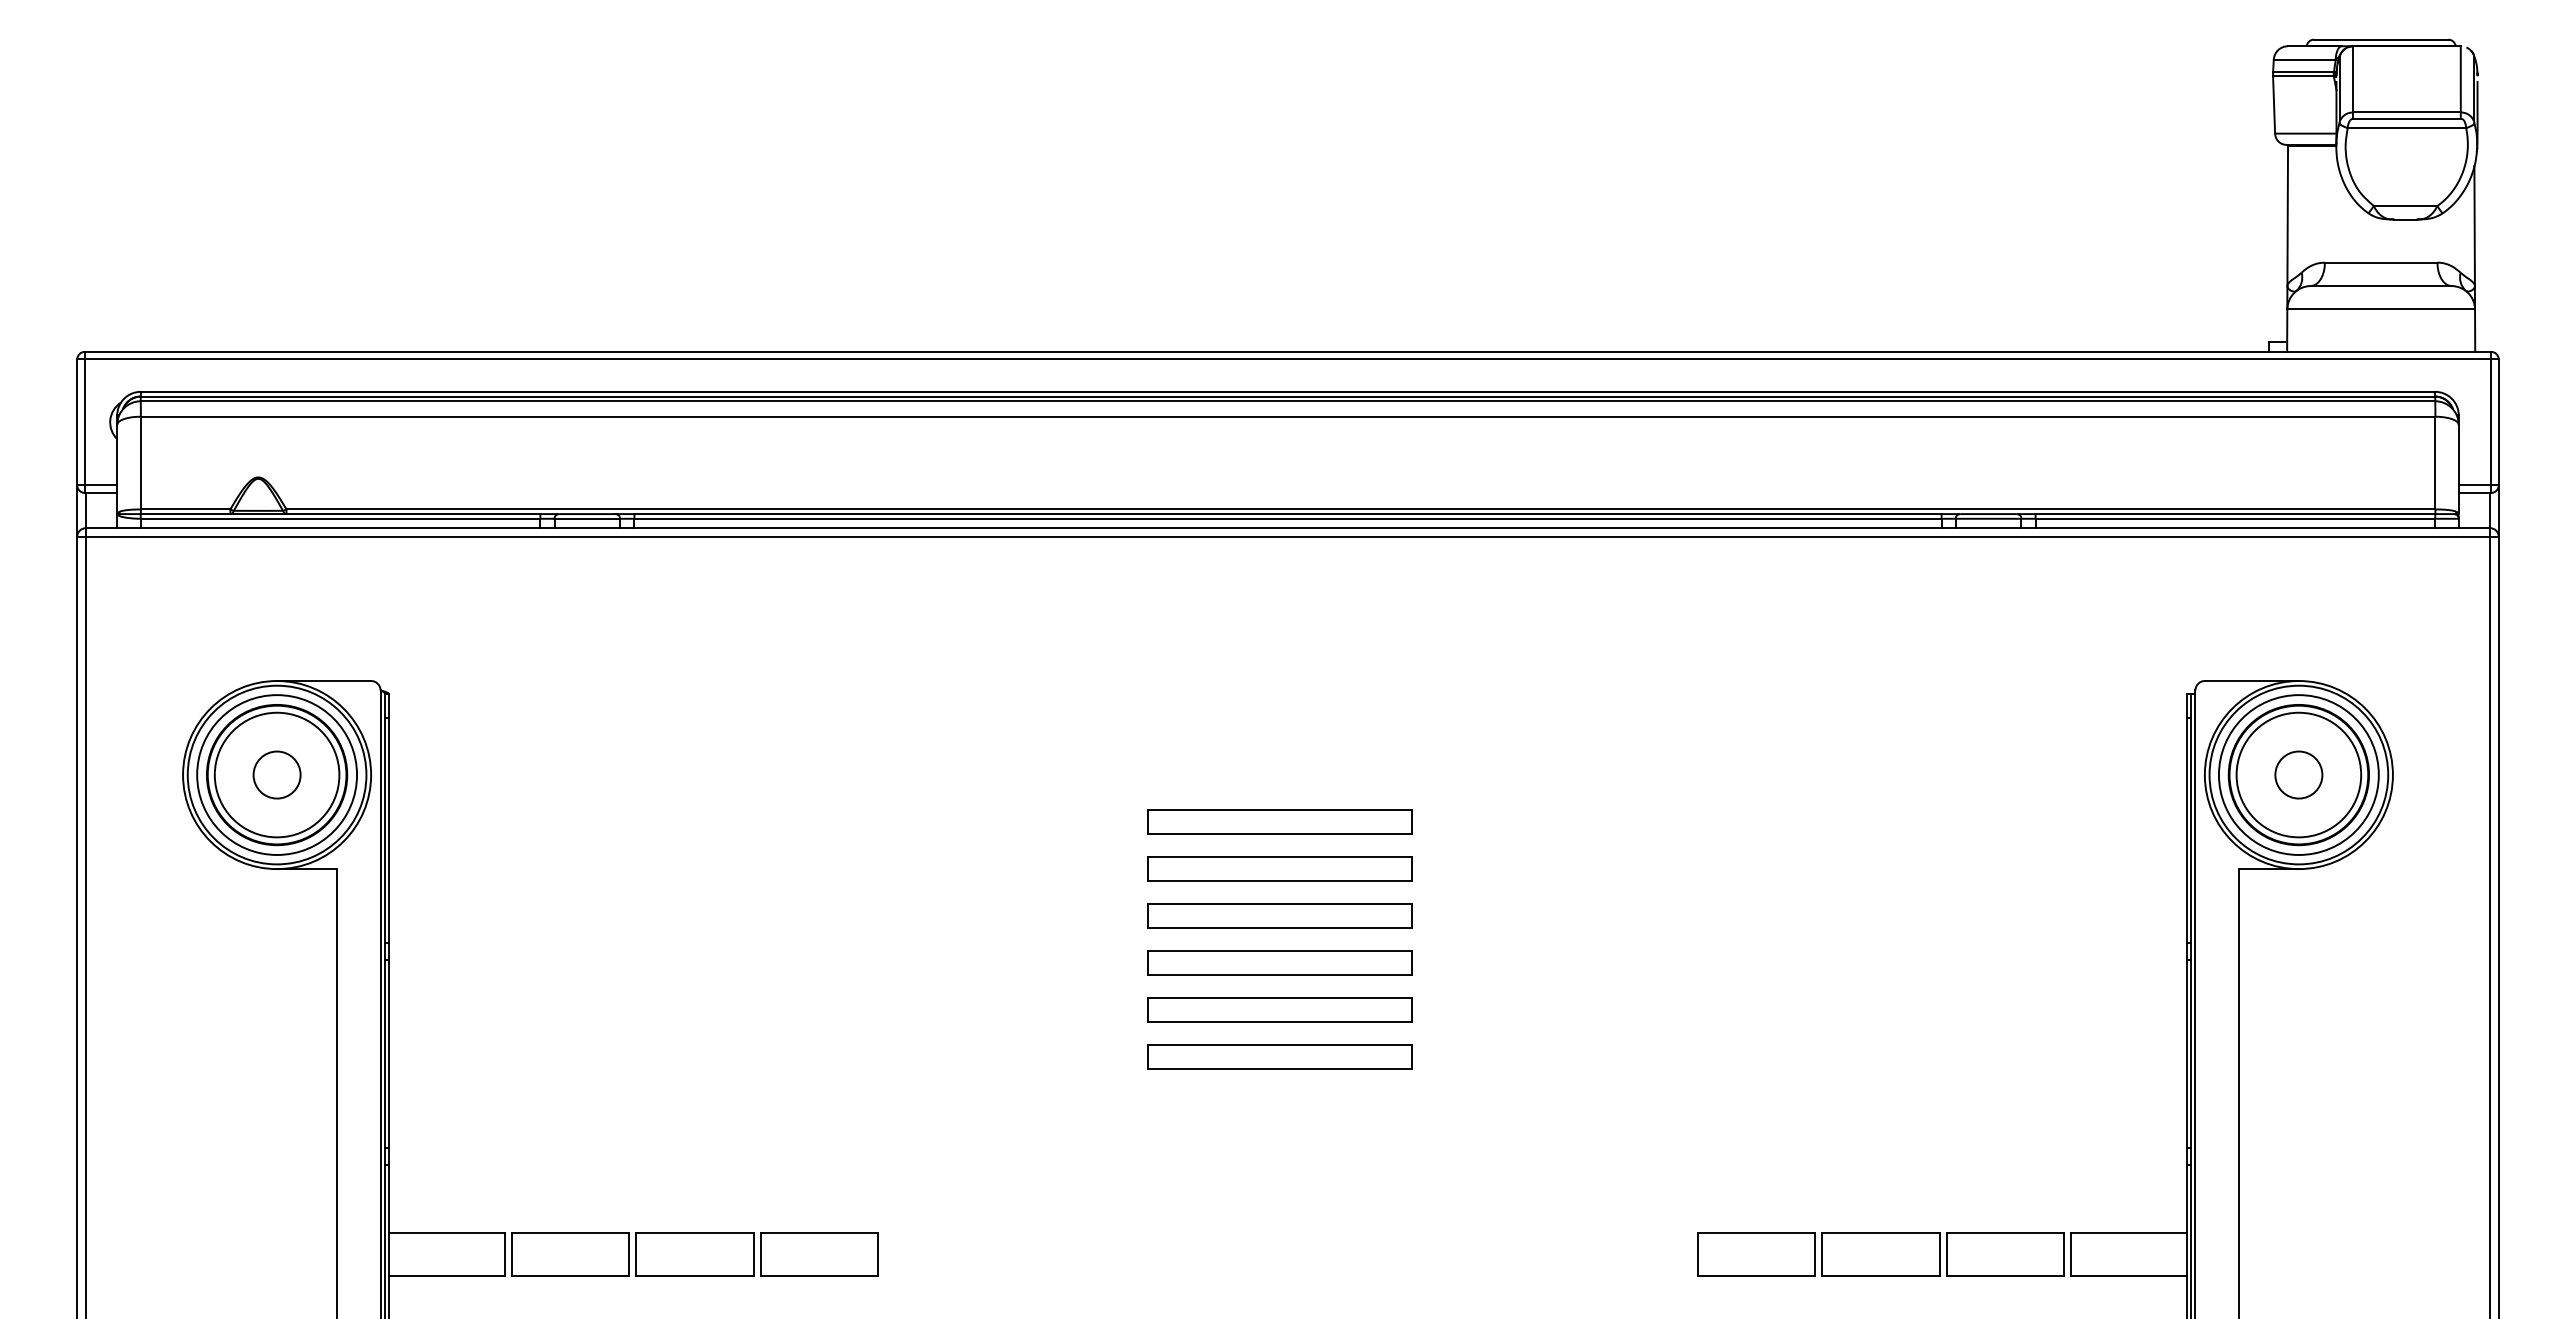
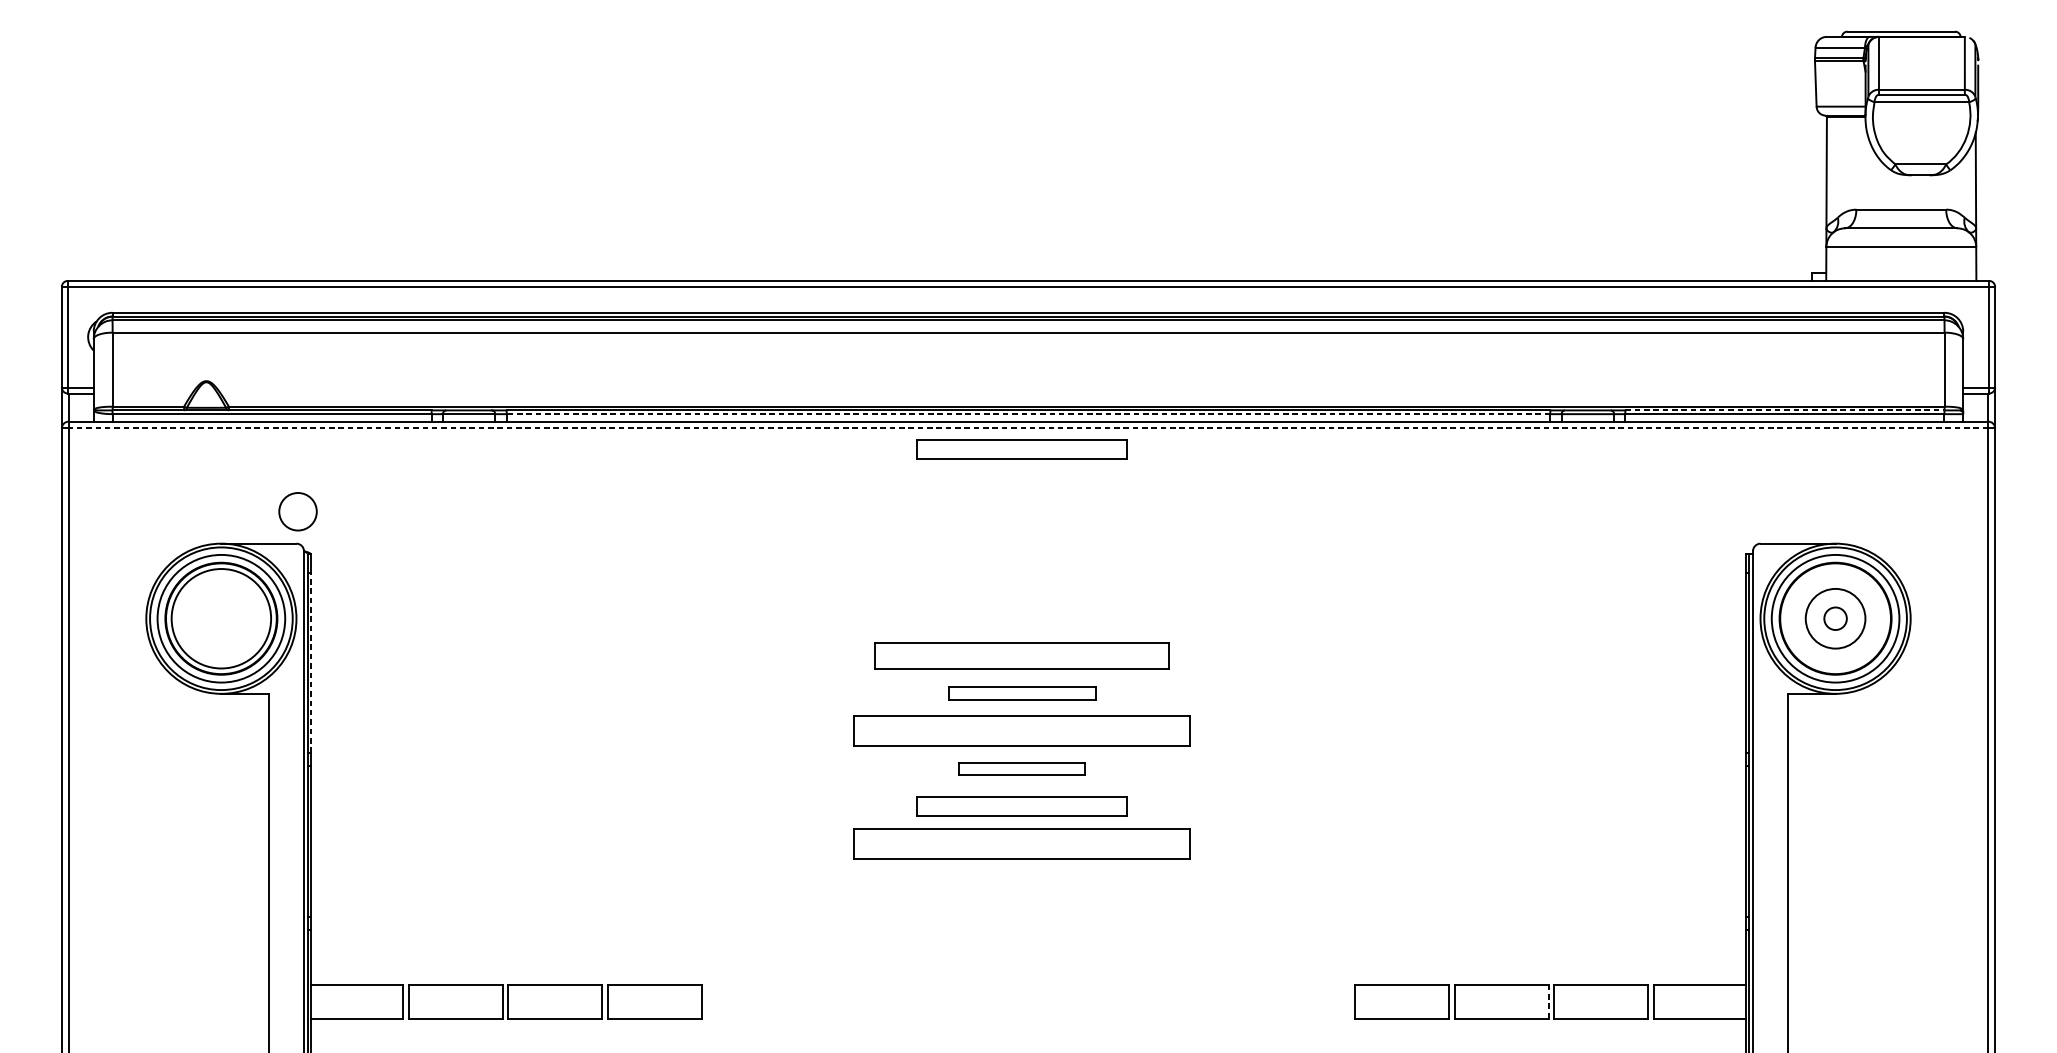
line: (2235, 514) -> (1784, 410), solid -> dashed
line: (1288, 518) -> (1028, 413), solid -> dashed
line: (1287, 536) -> (1028, 428), solid -> dashed
part: (1279, 562) -> (1021, 449), added
circle: (276, 774) -> (297, 511), moved
circle: (2298, 774) -> (1835, 618), size x0.6
circle: (2298, 774) -> (1835, 618), size x0.6
part: (1279, 821) -> (1021, 655), size x1.4
line: (389, 830) -> (311, 663), solid -> dashed
part: (1279, 868) -> (1021, 693), size x0.7
part: (1279, 915) -> (1021, 730), size x1.6
part: (1279, 962) -> (1021, 768), size x0.6
part: (1279, 1056) -> (1021, 843), size x1.6
line: (1939, 1255) -> (1548, 1002), solid -> dashed

